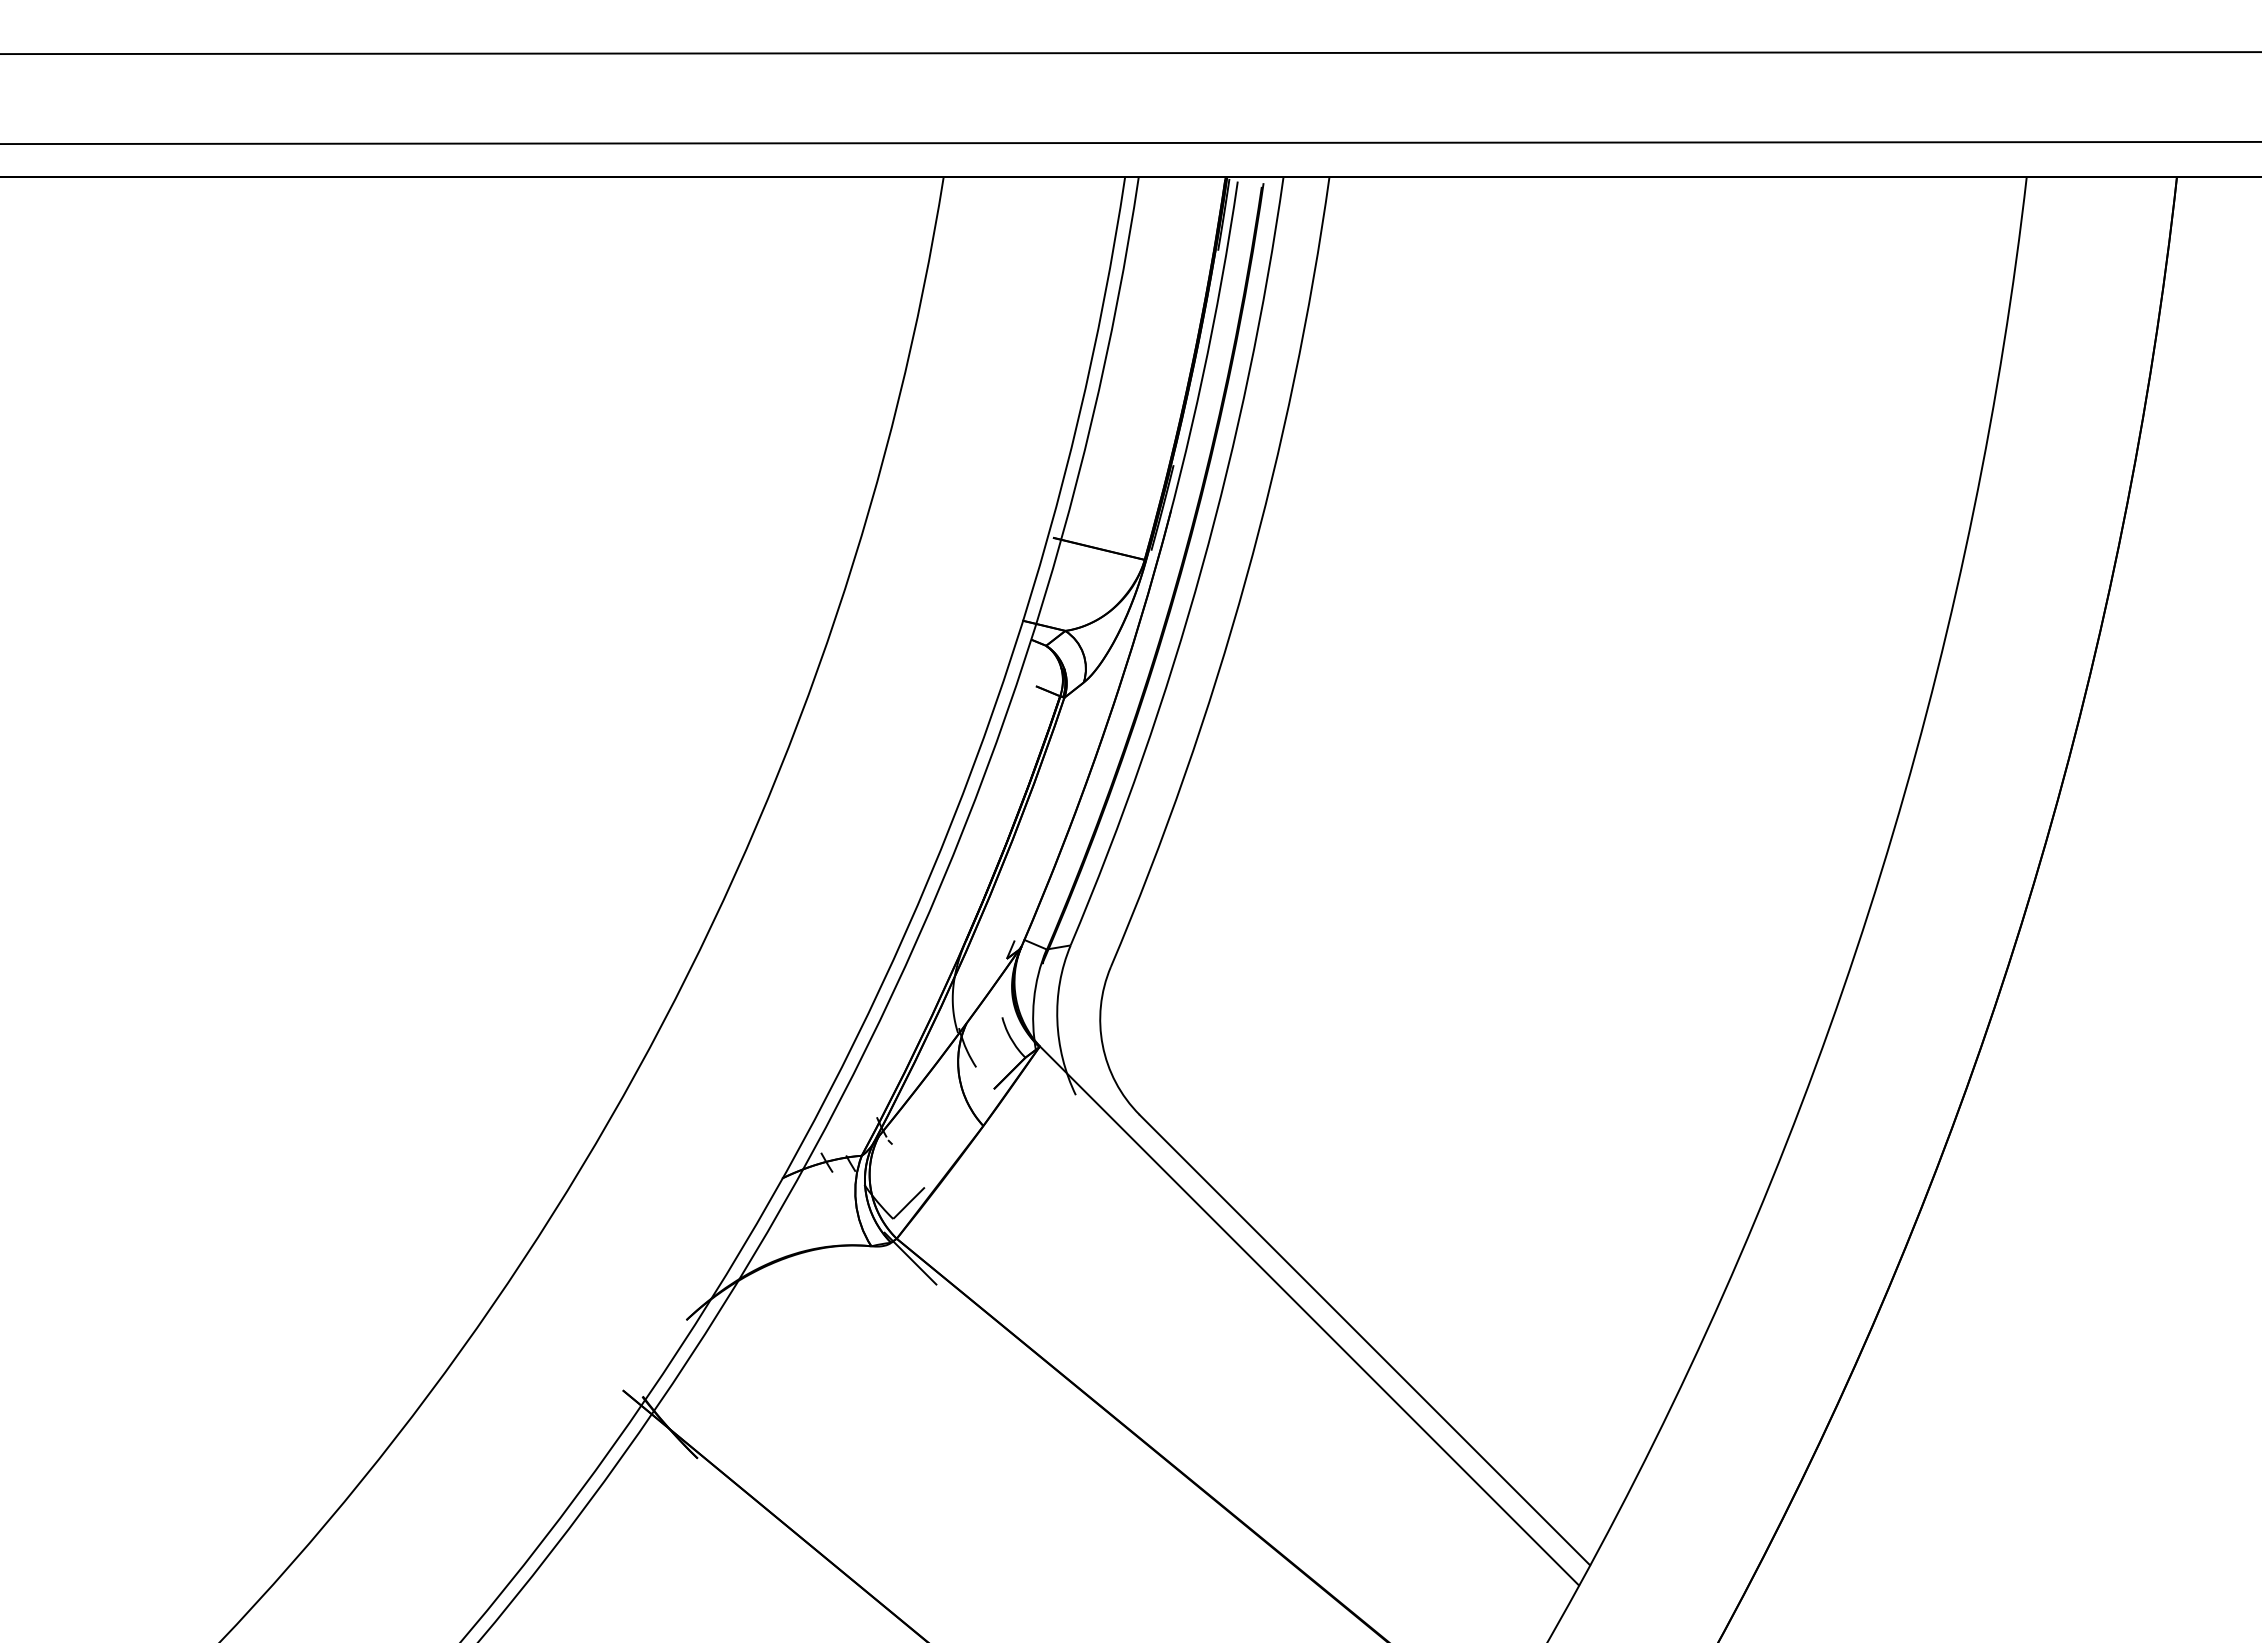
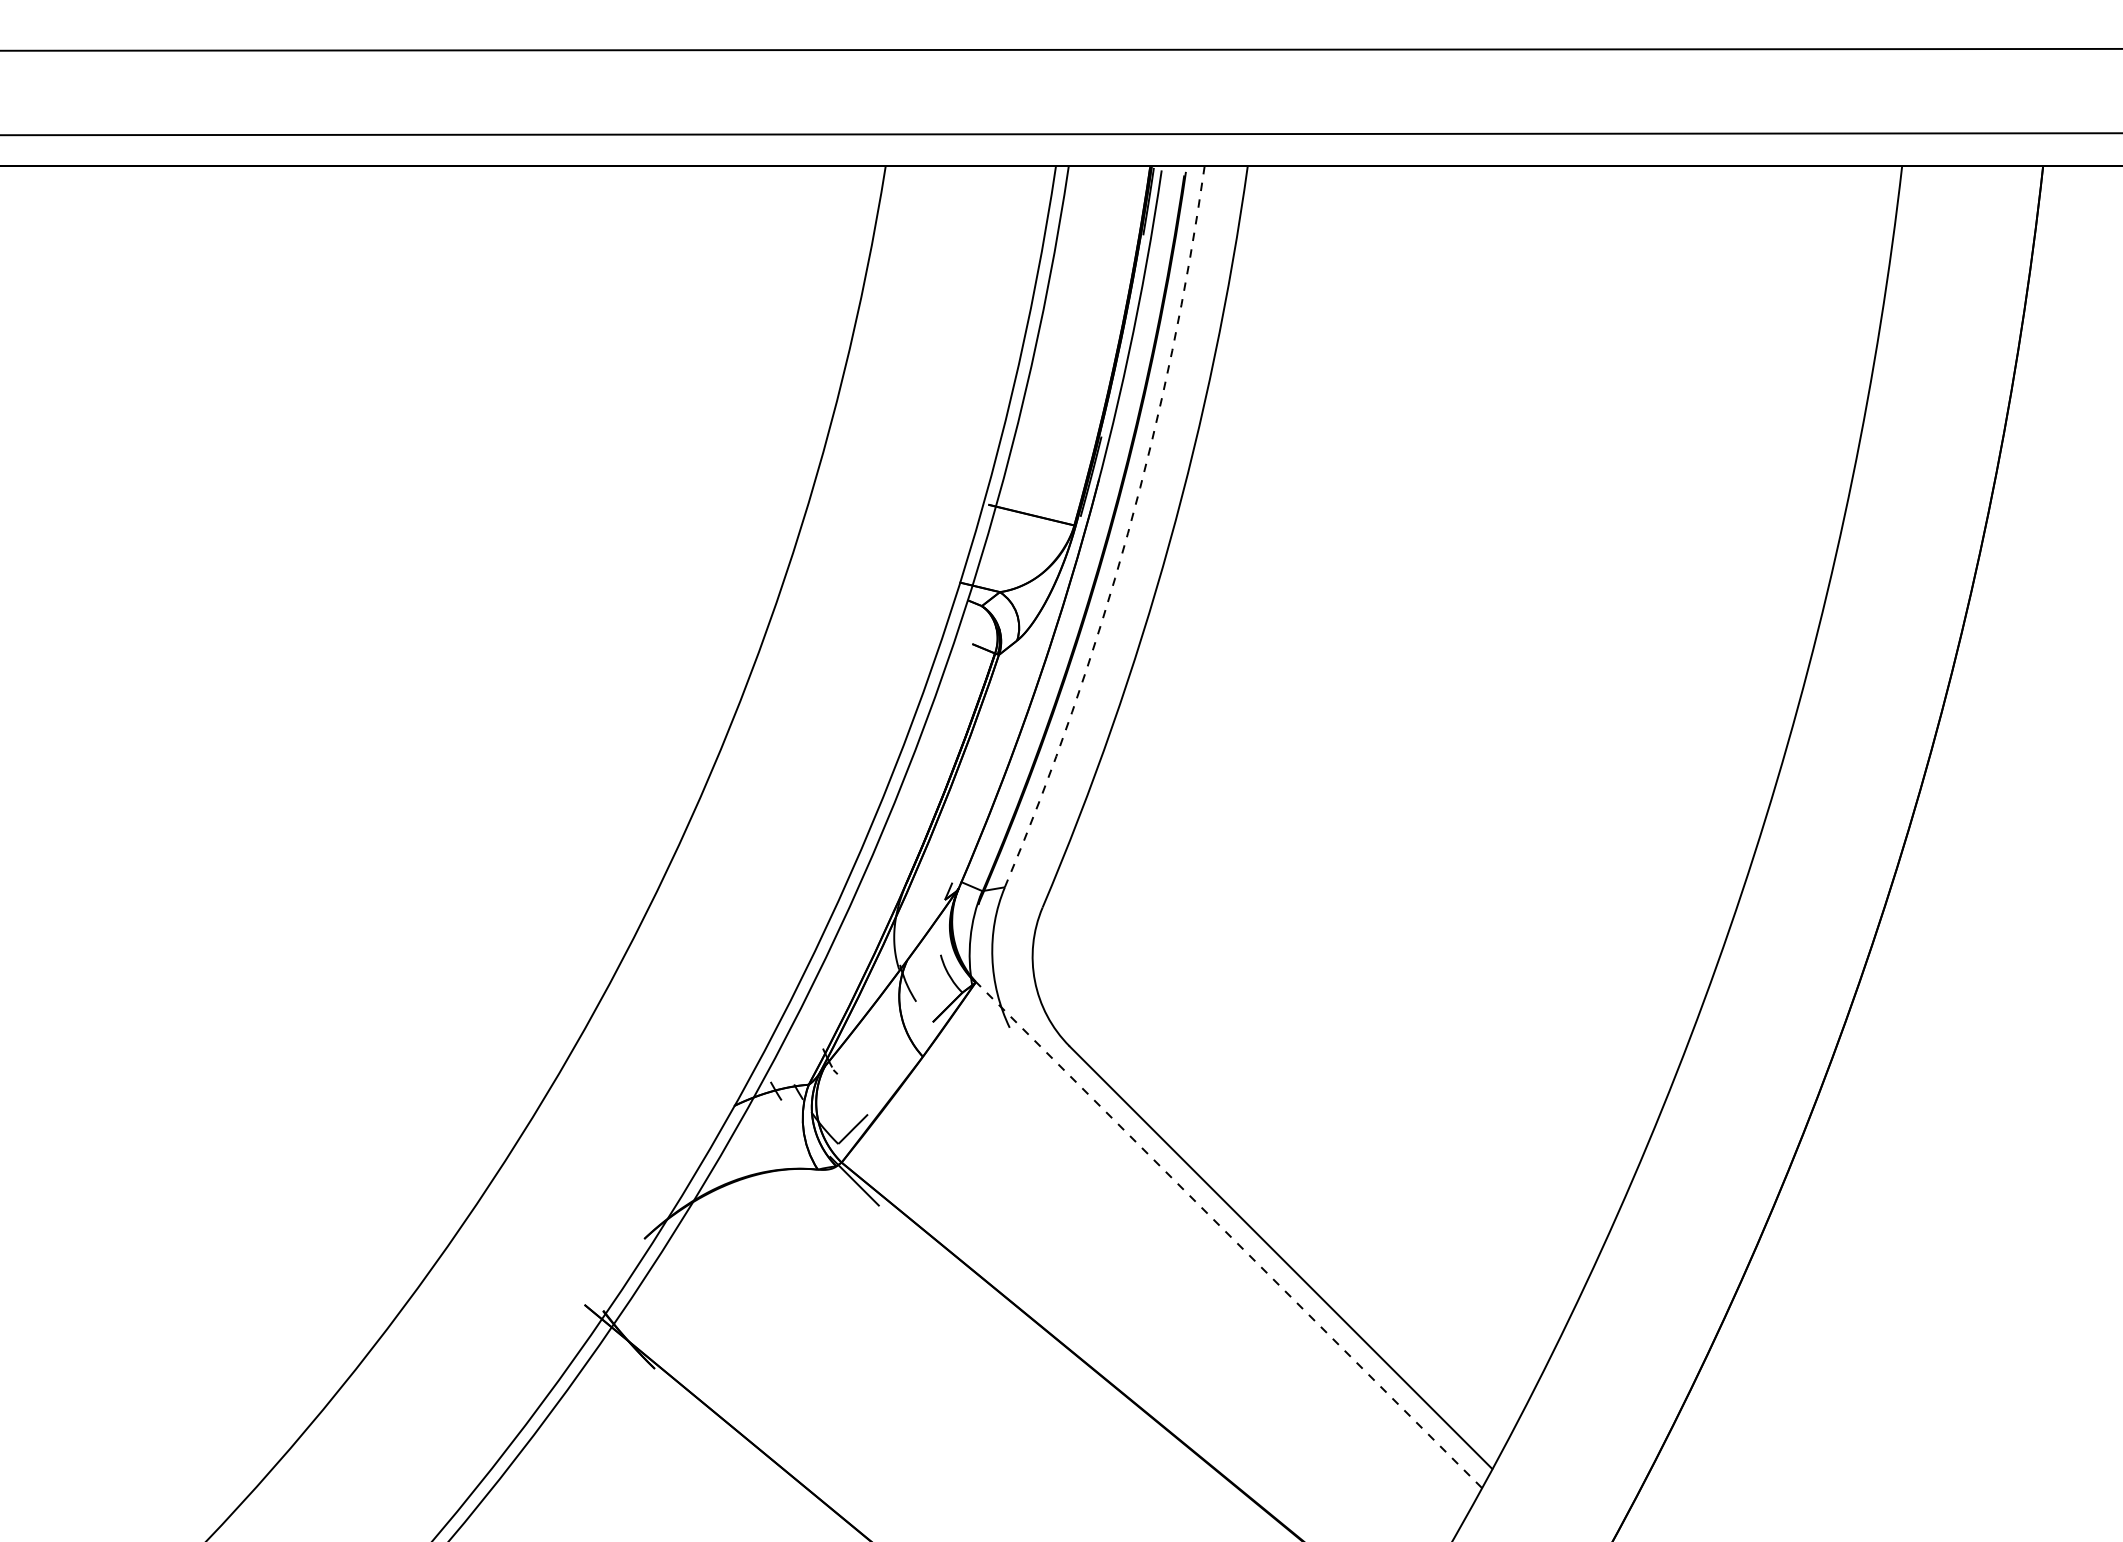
arc: (1201, 568) -> (1127, 533), solid -> dashed
line: (1309, 1315) -> (1229, 1234), solid -> dashed

